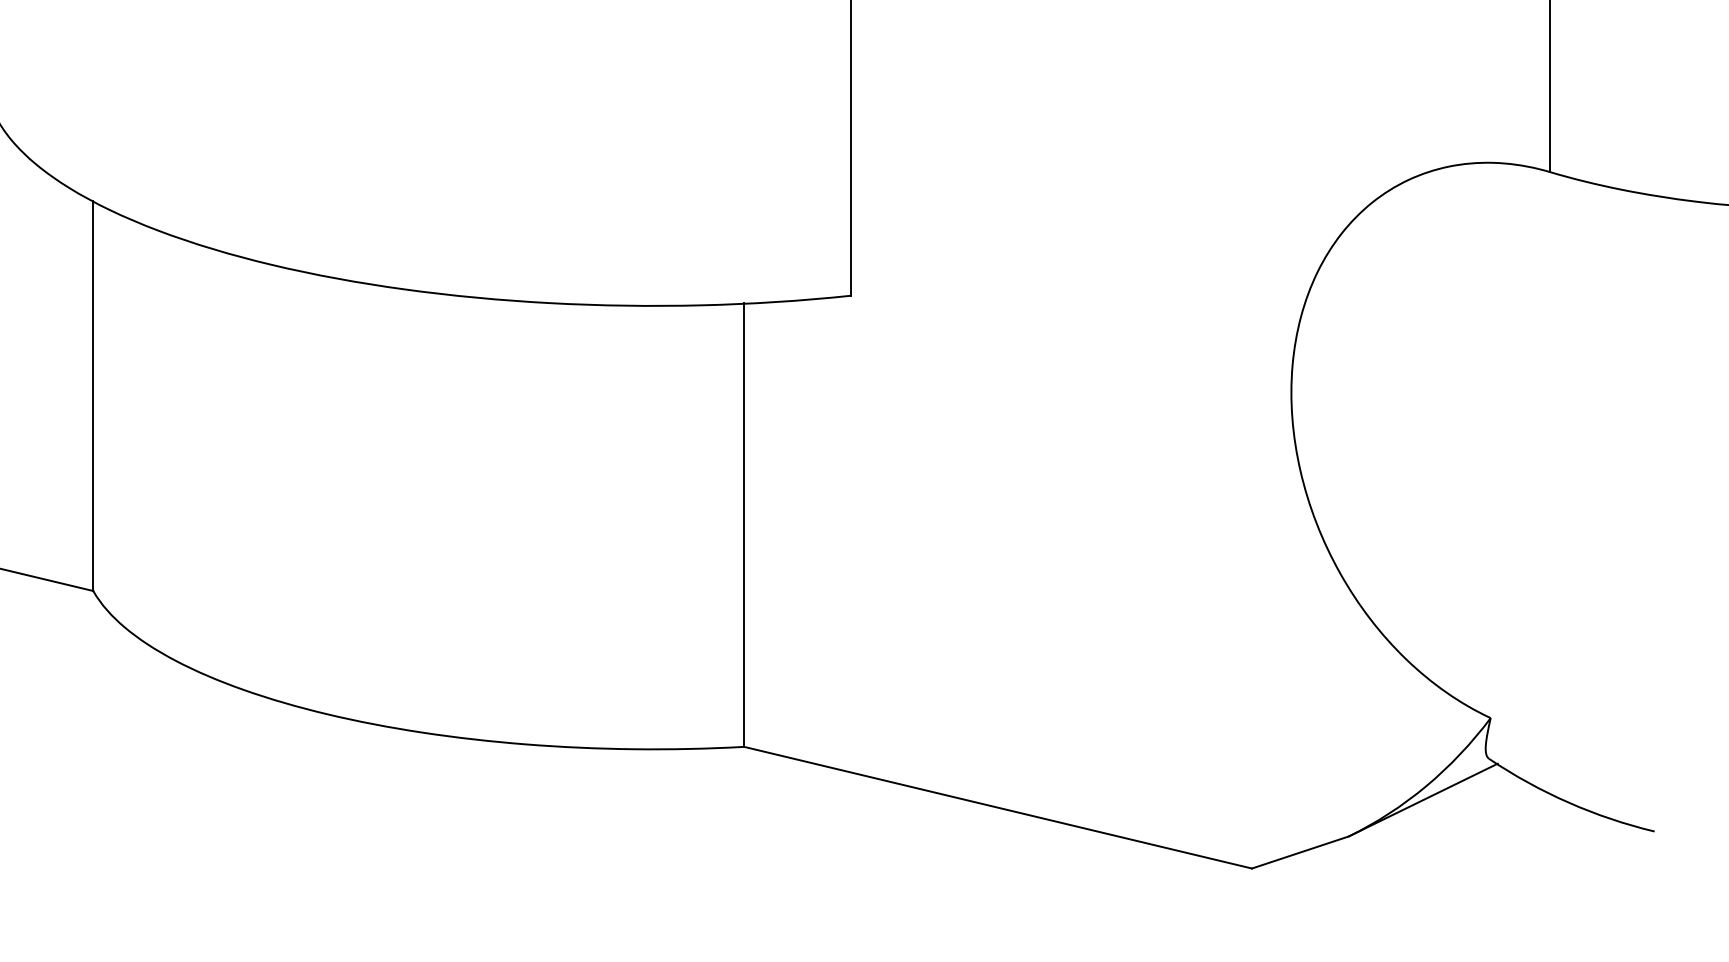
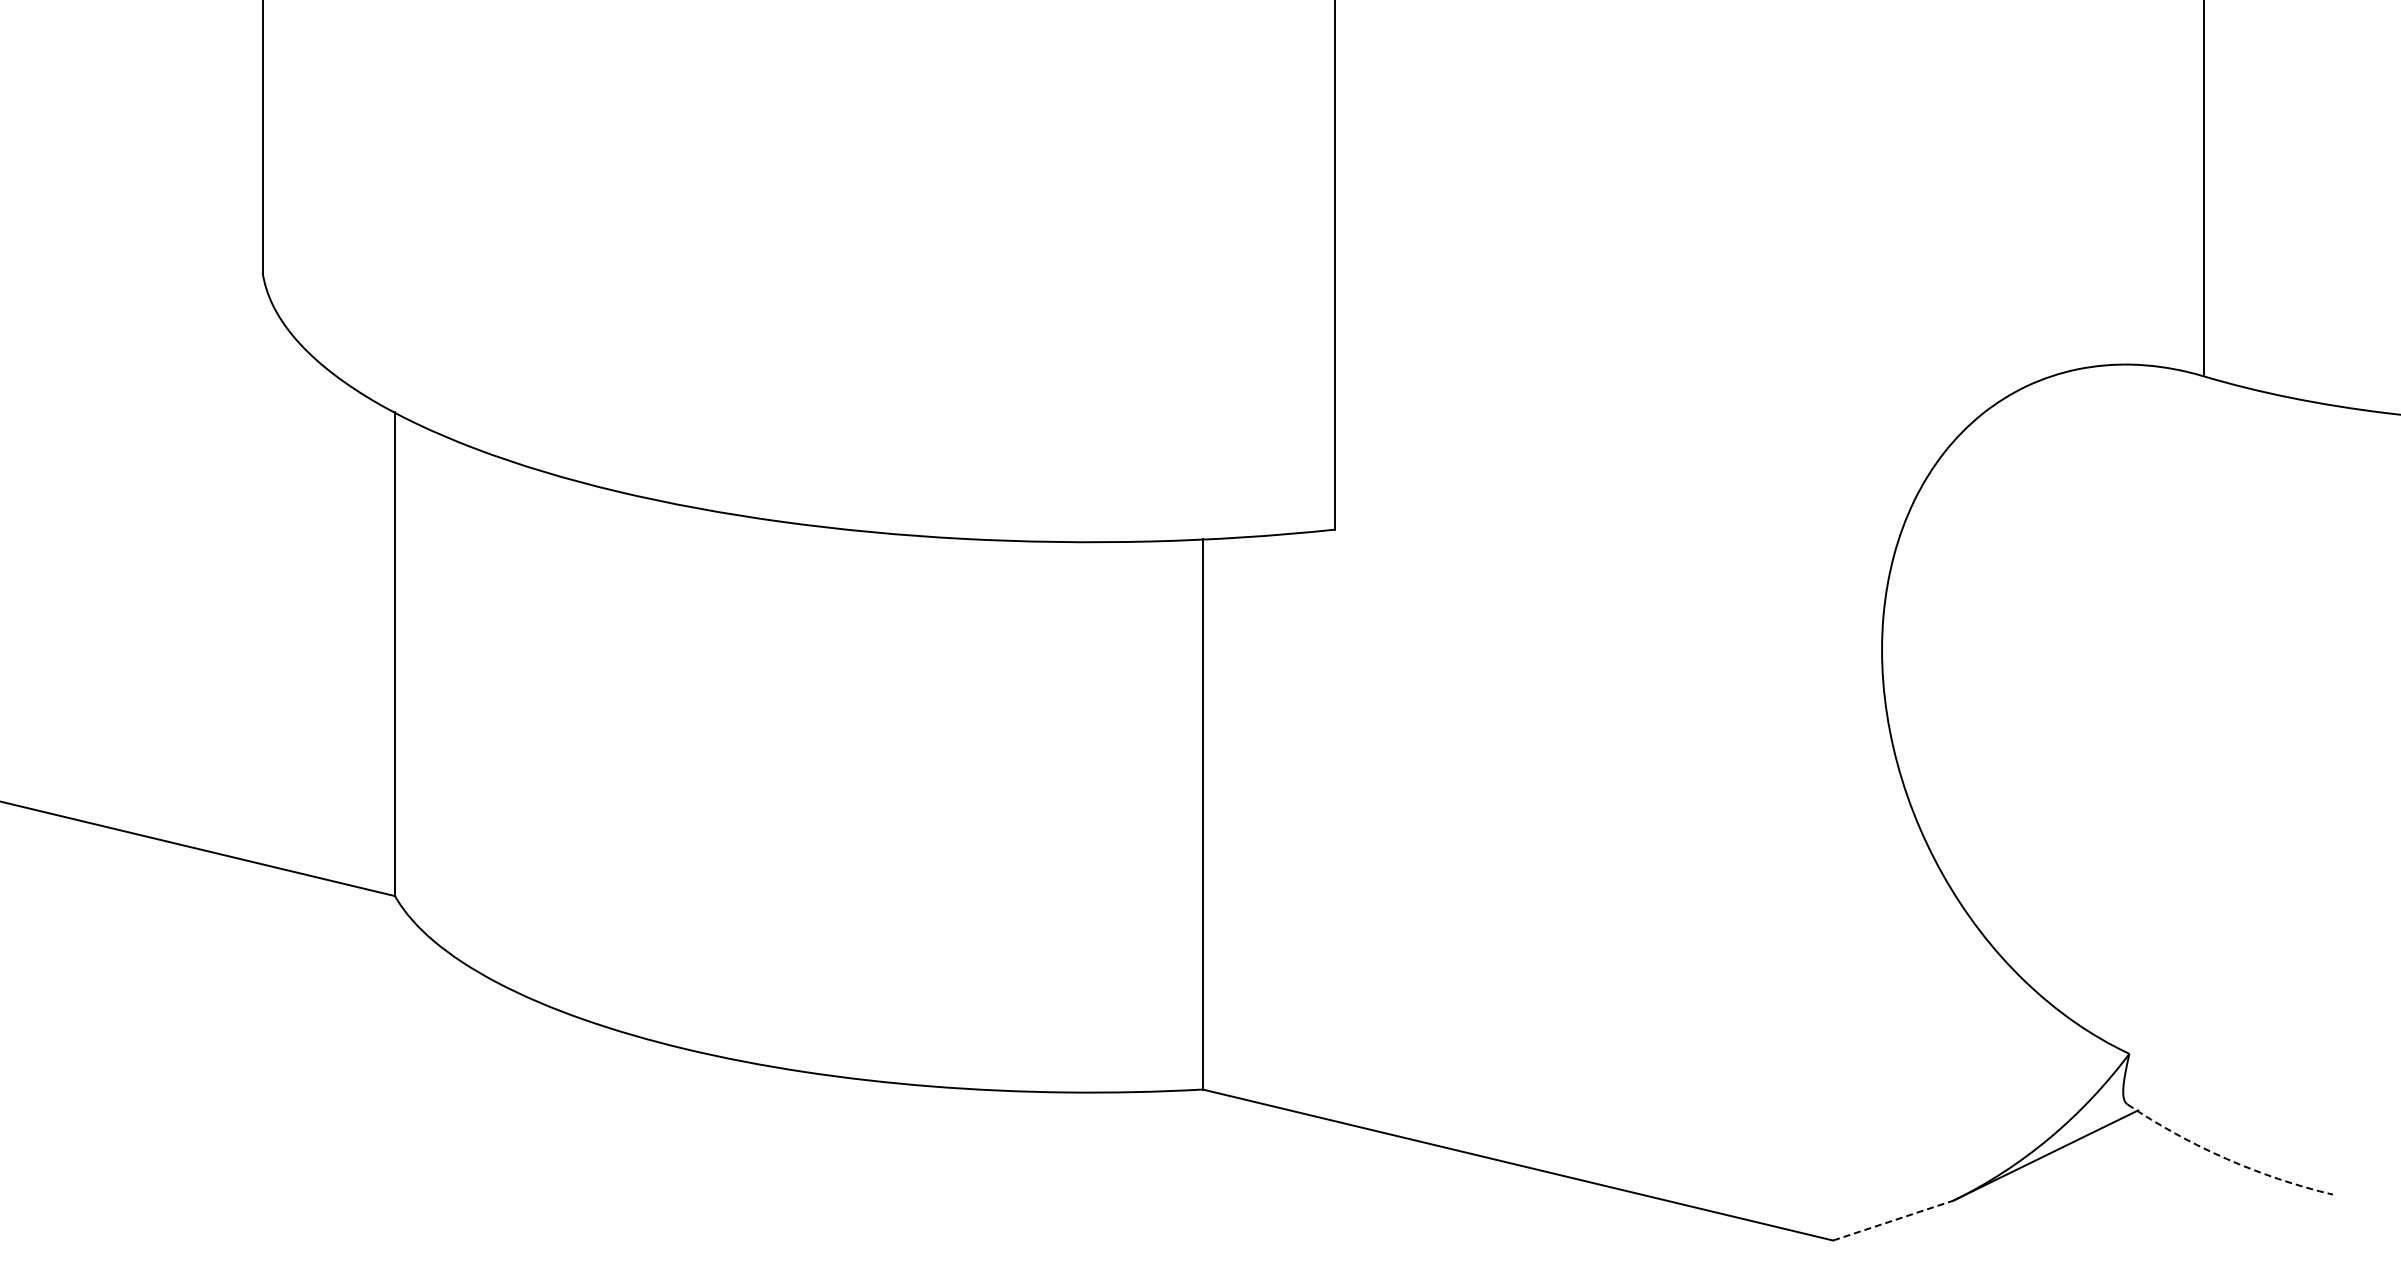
arc: (1568, 802) -> (2226, 1158), solid -> dashed
line: (1300, 852) -> (1893, 1220), solid -> dashed

